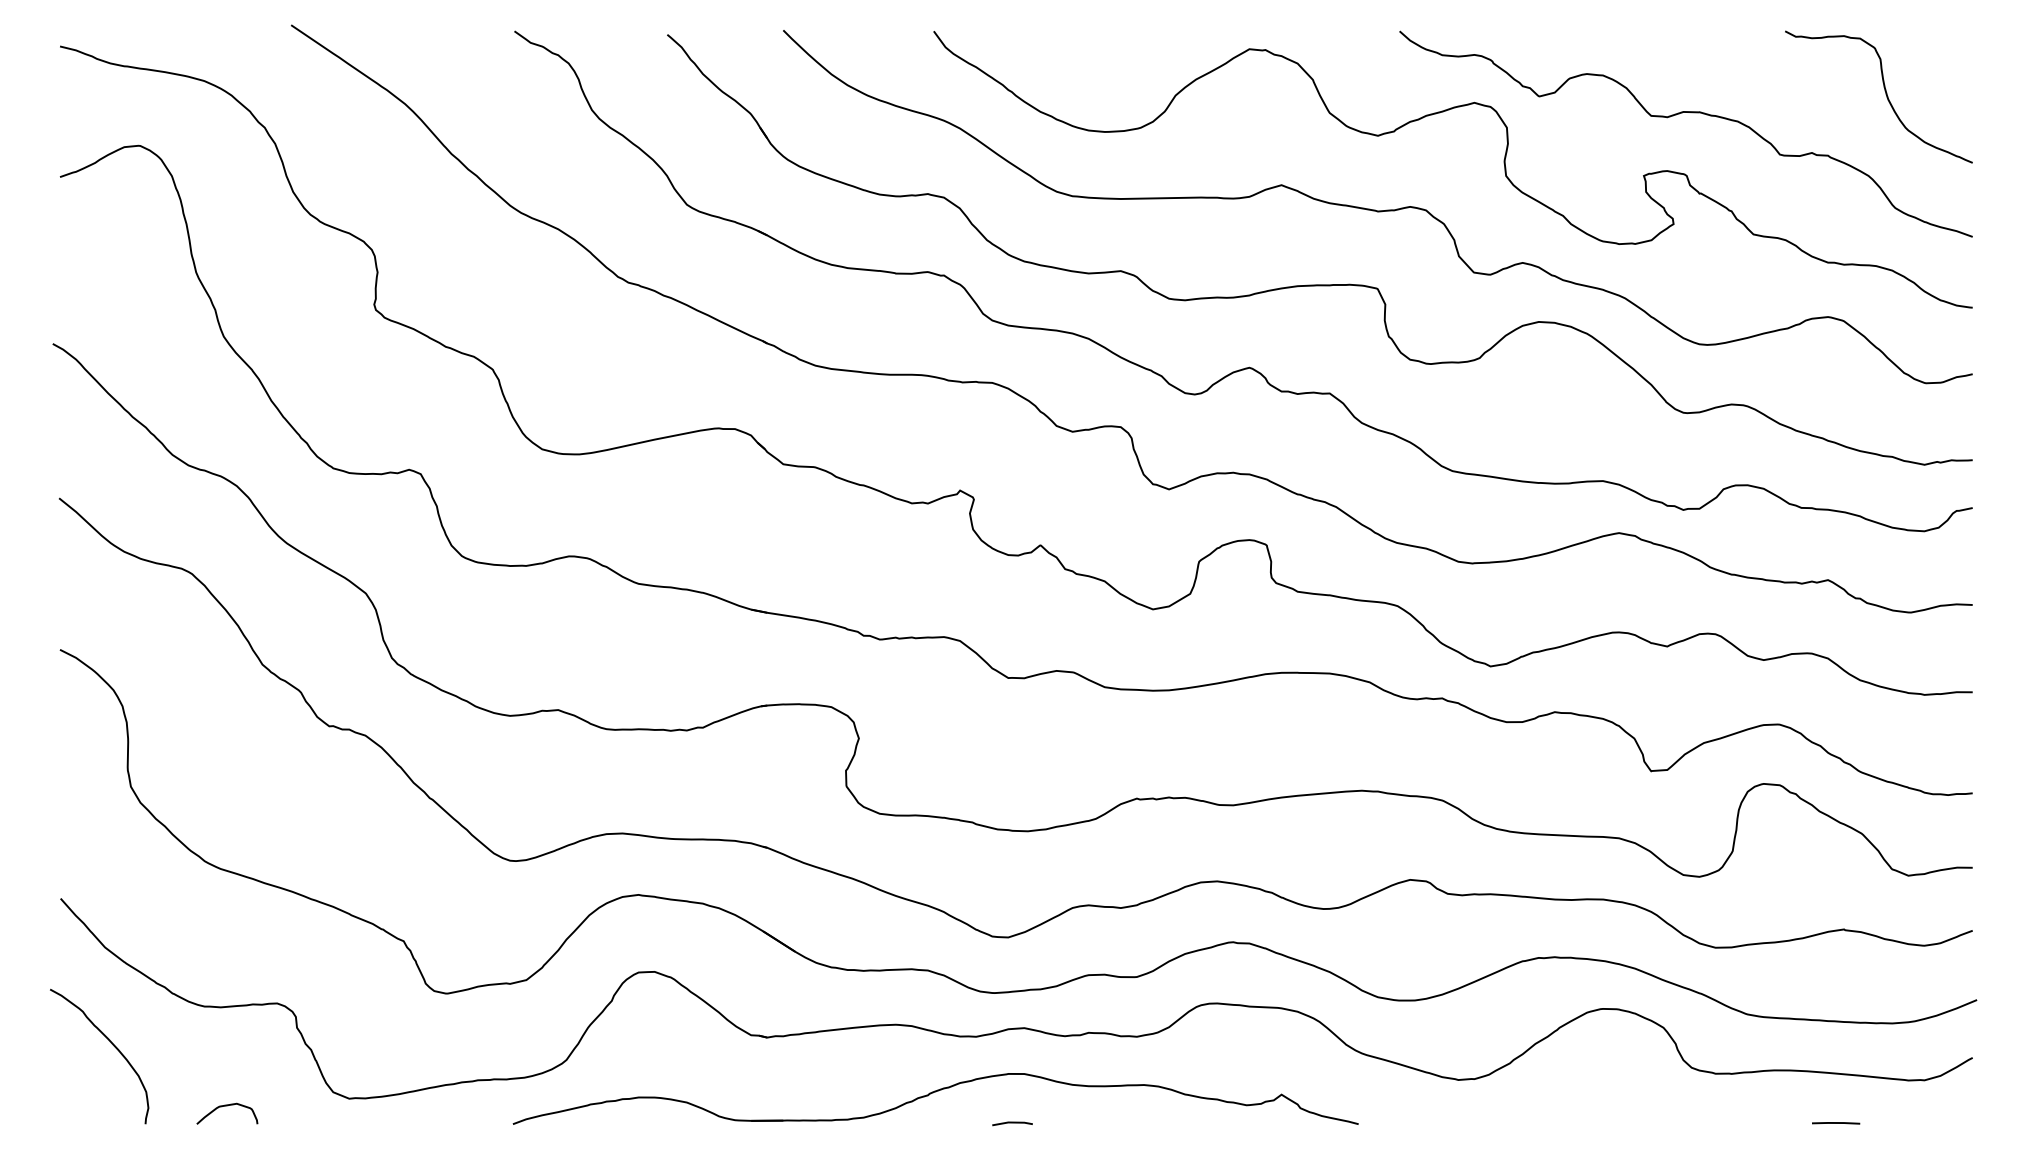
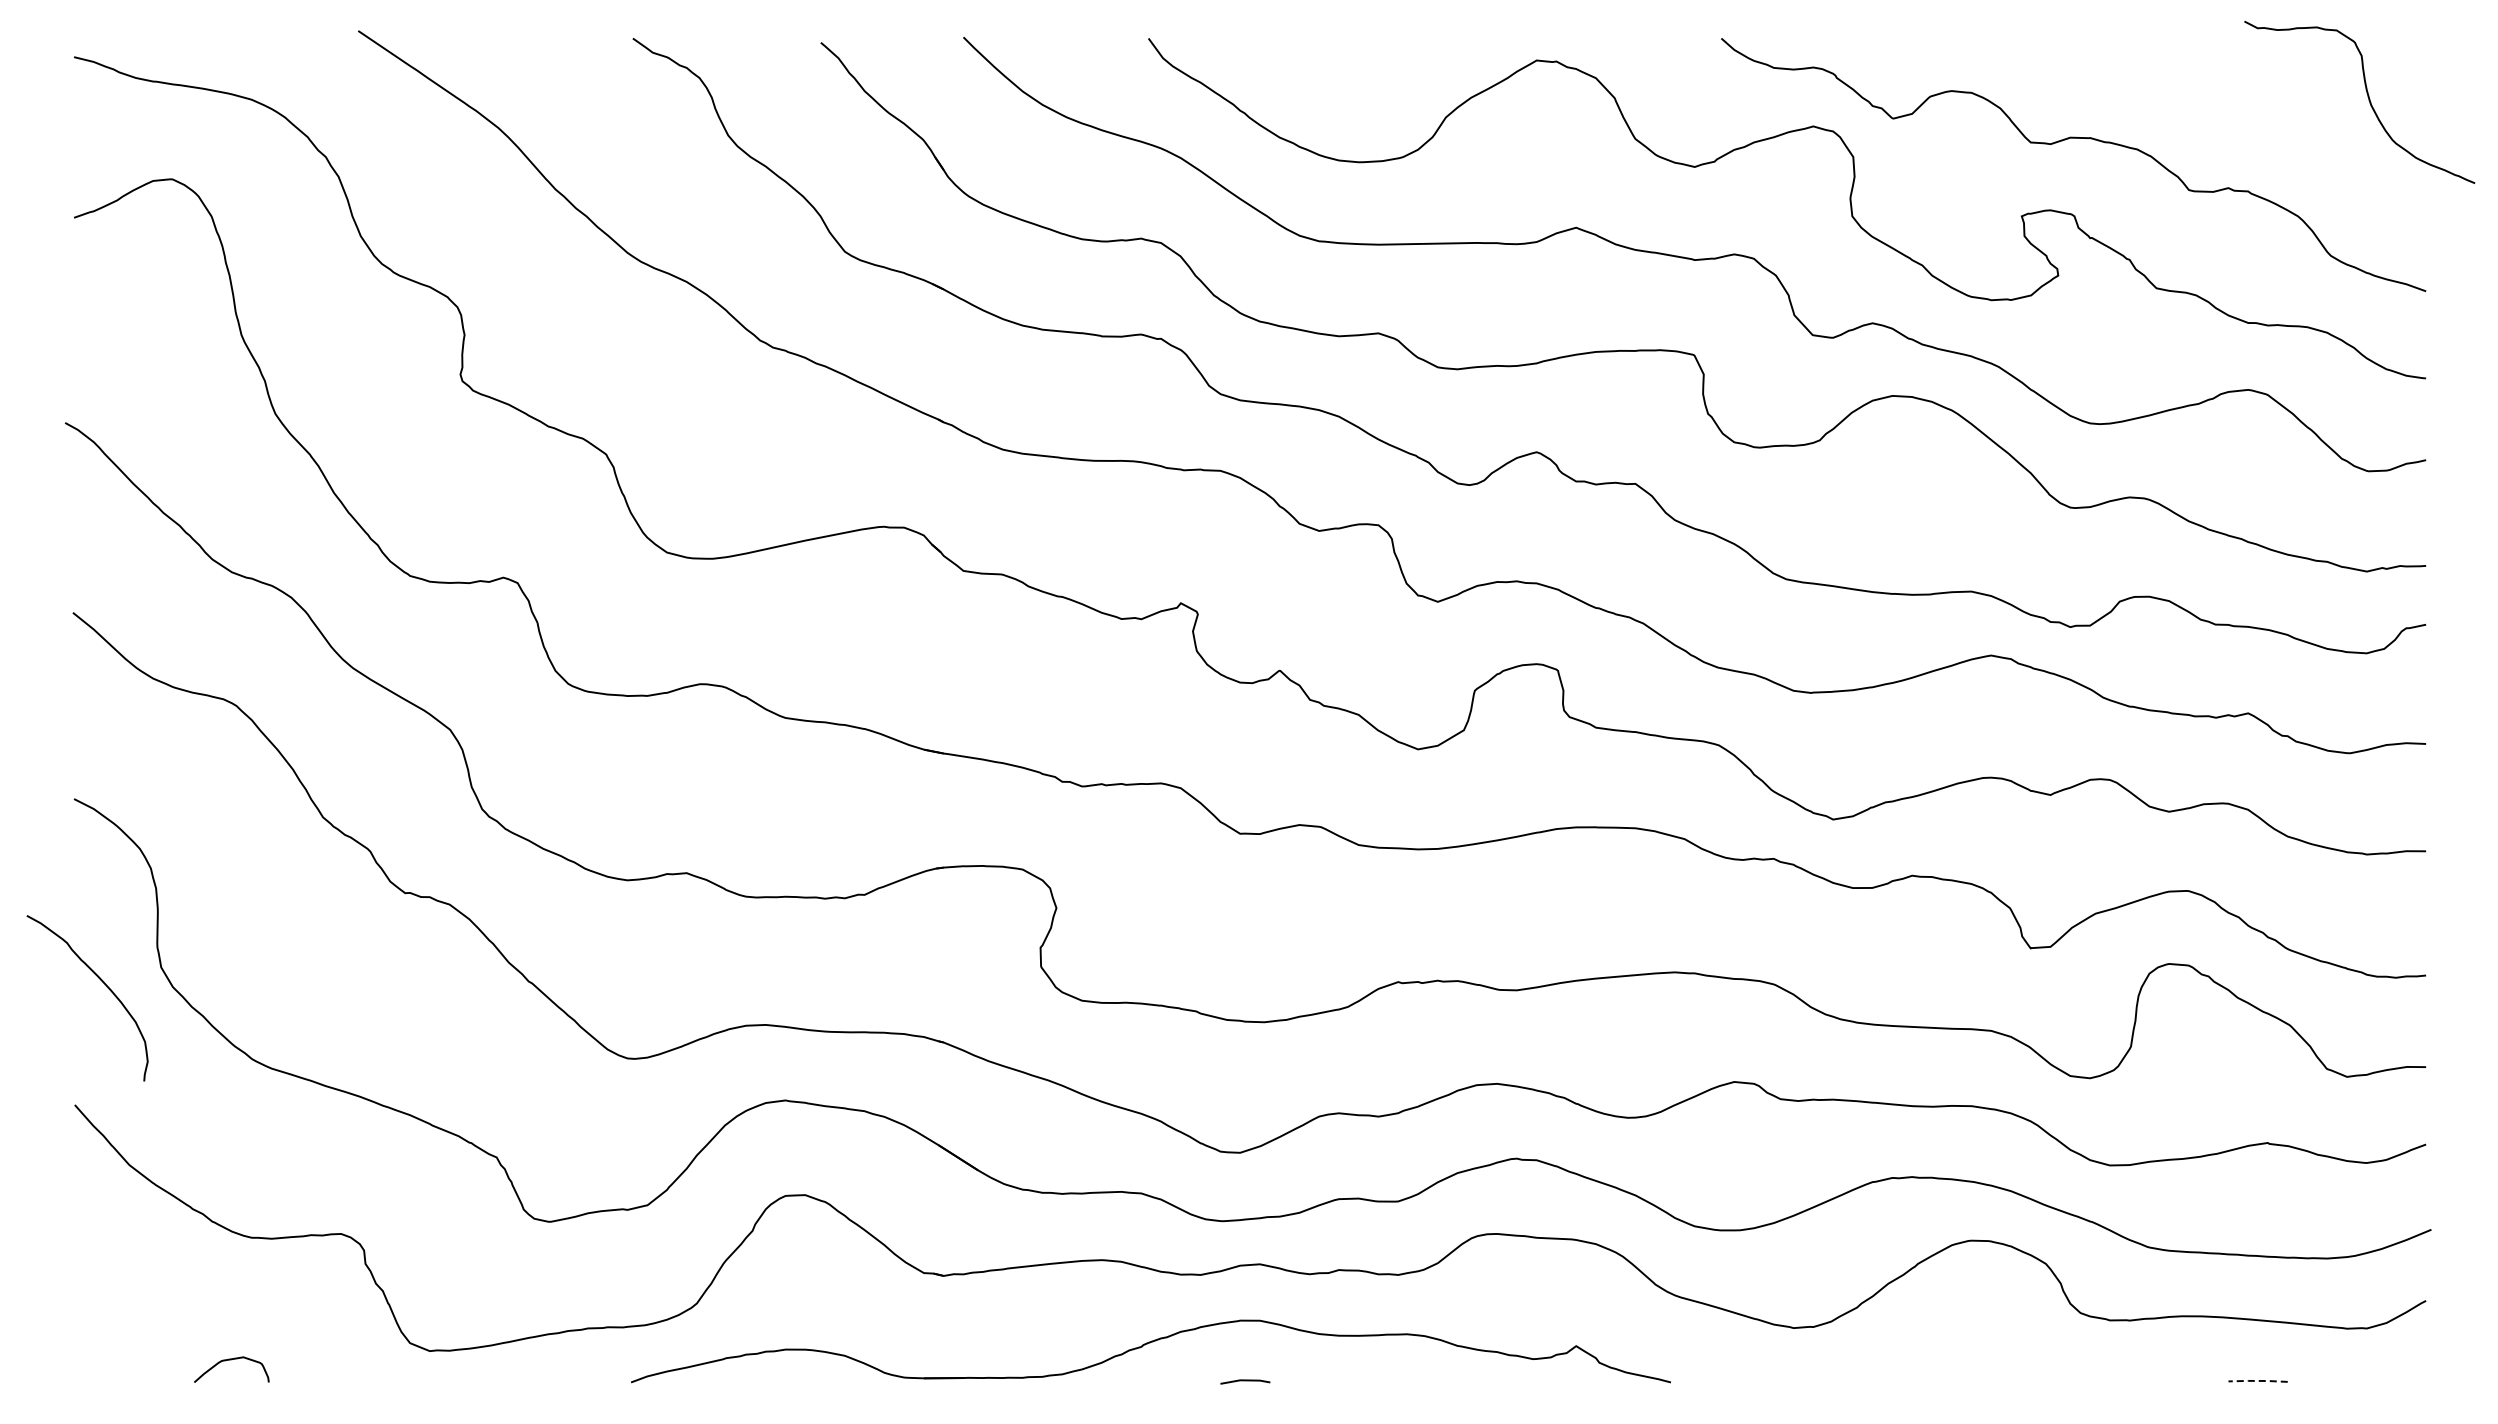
curve: (1886, 95) -> (2368, 100), moved
curve: (111, 1043) -> (102, 982), moved
curve: (227, 1106) -> (231, 1360), moved
line: (1836, 1122) -> (2258, 1380), solid -> dashed

